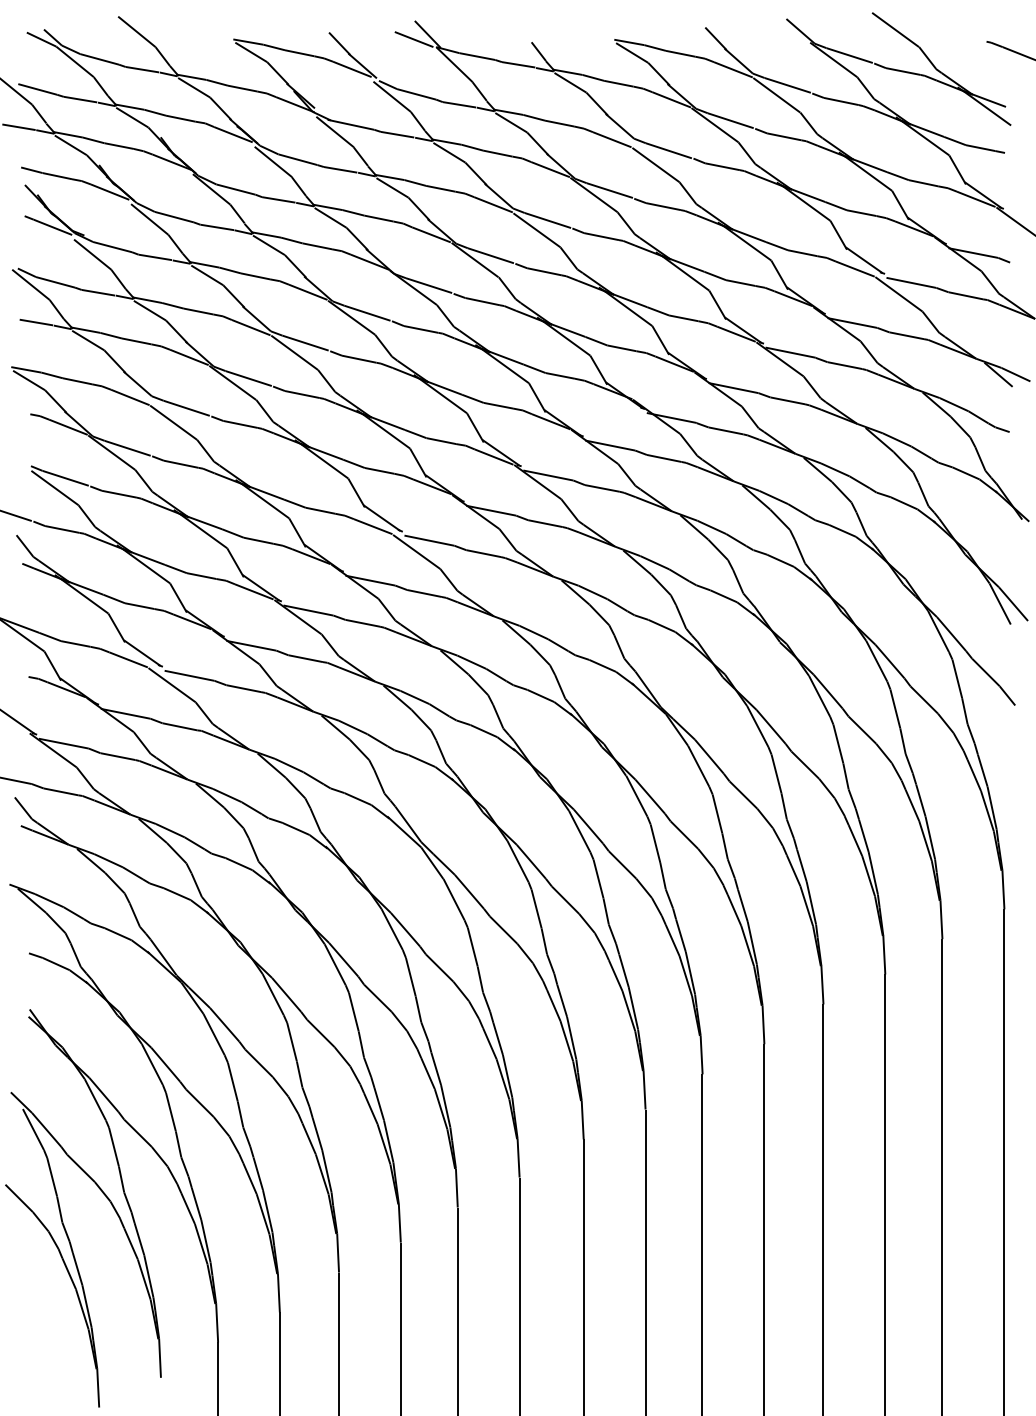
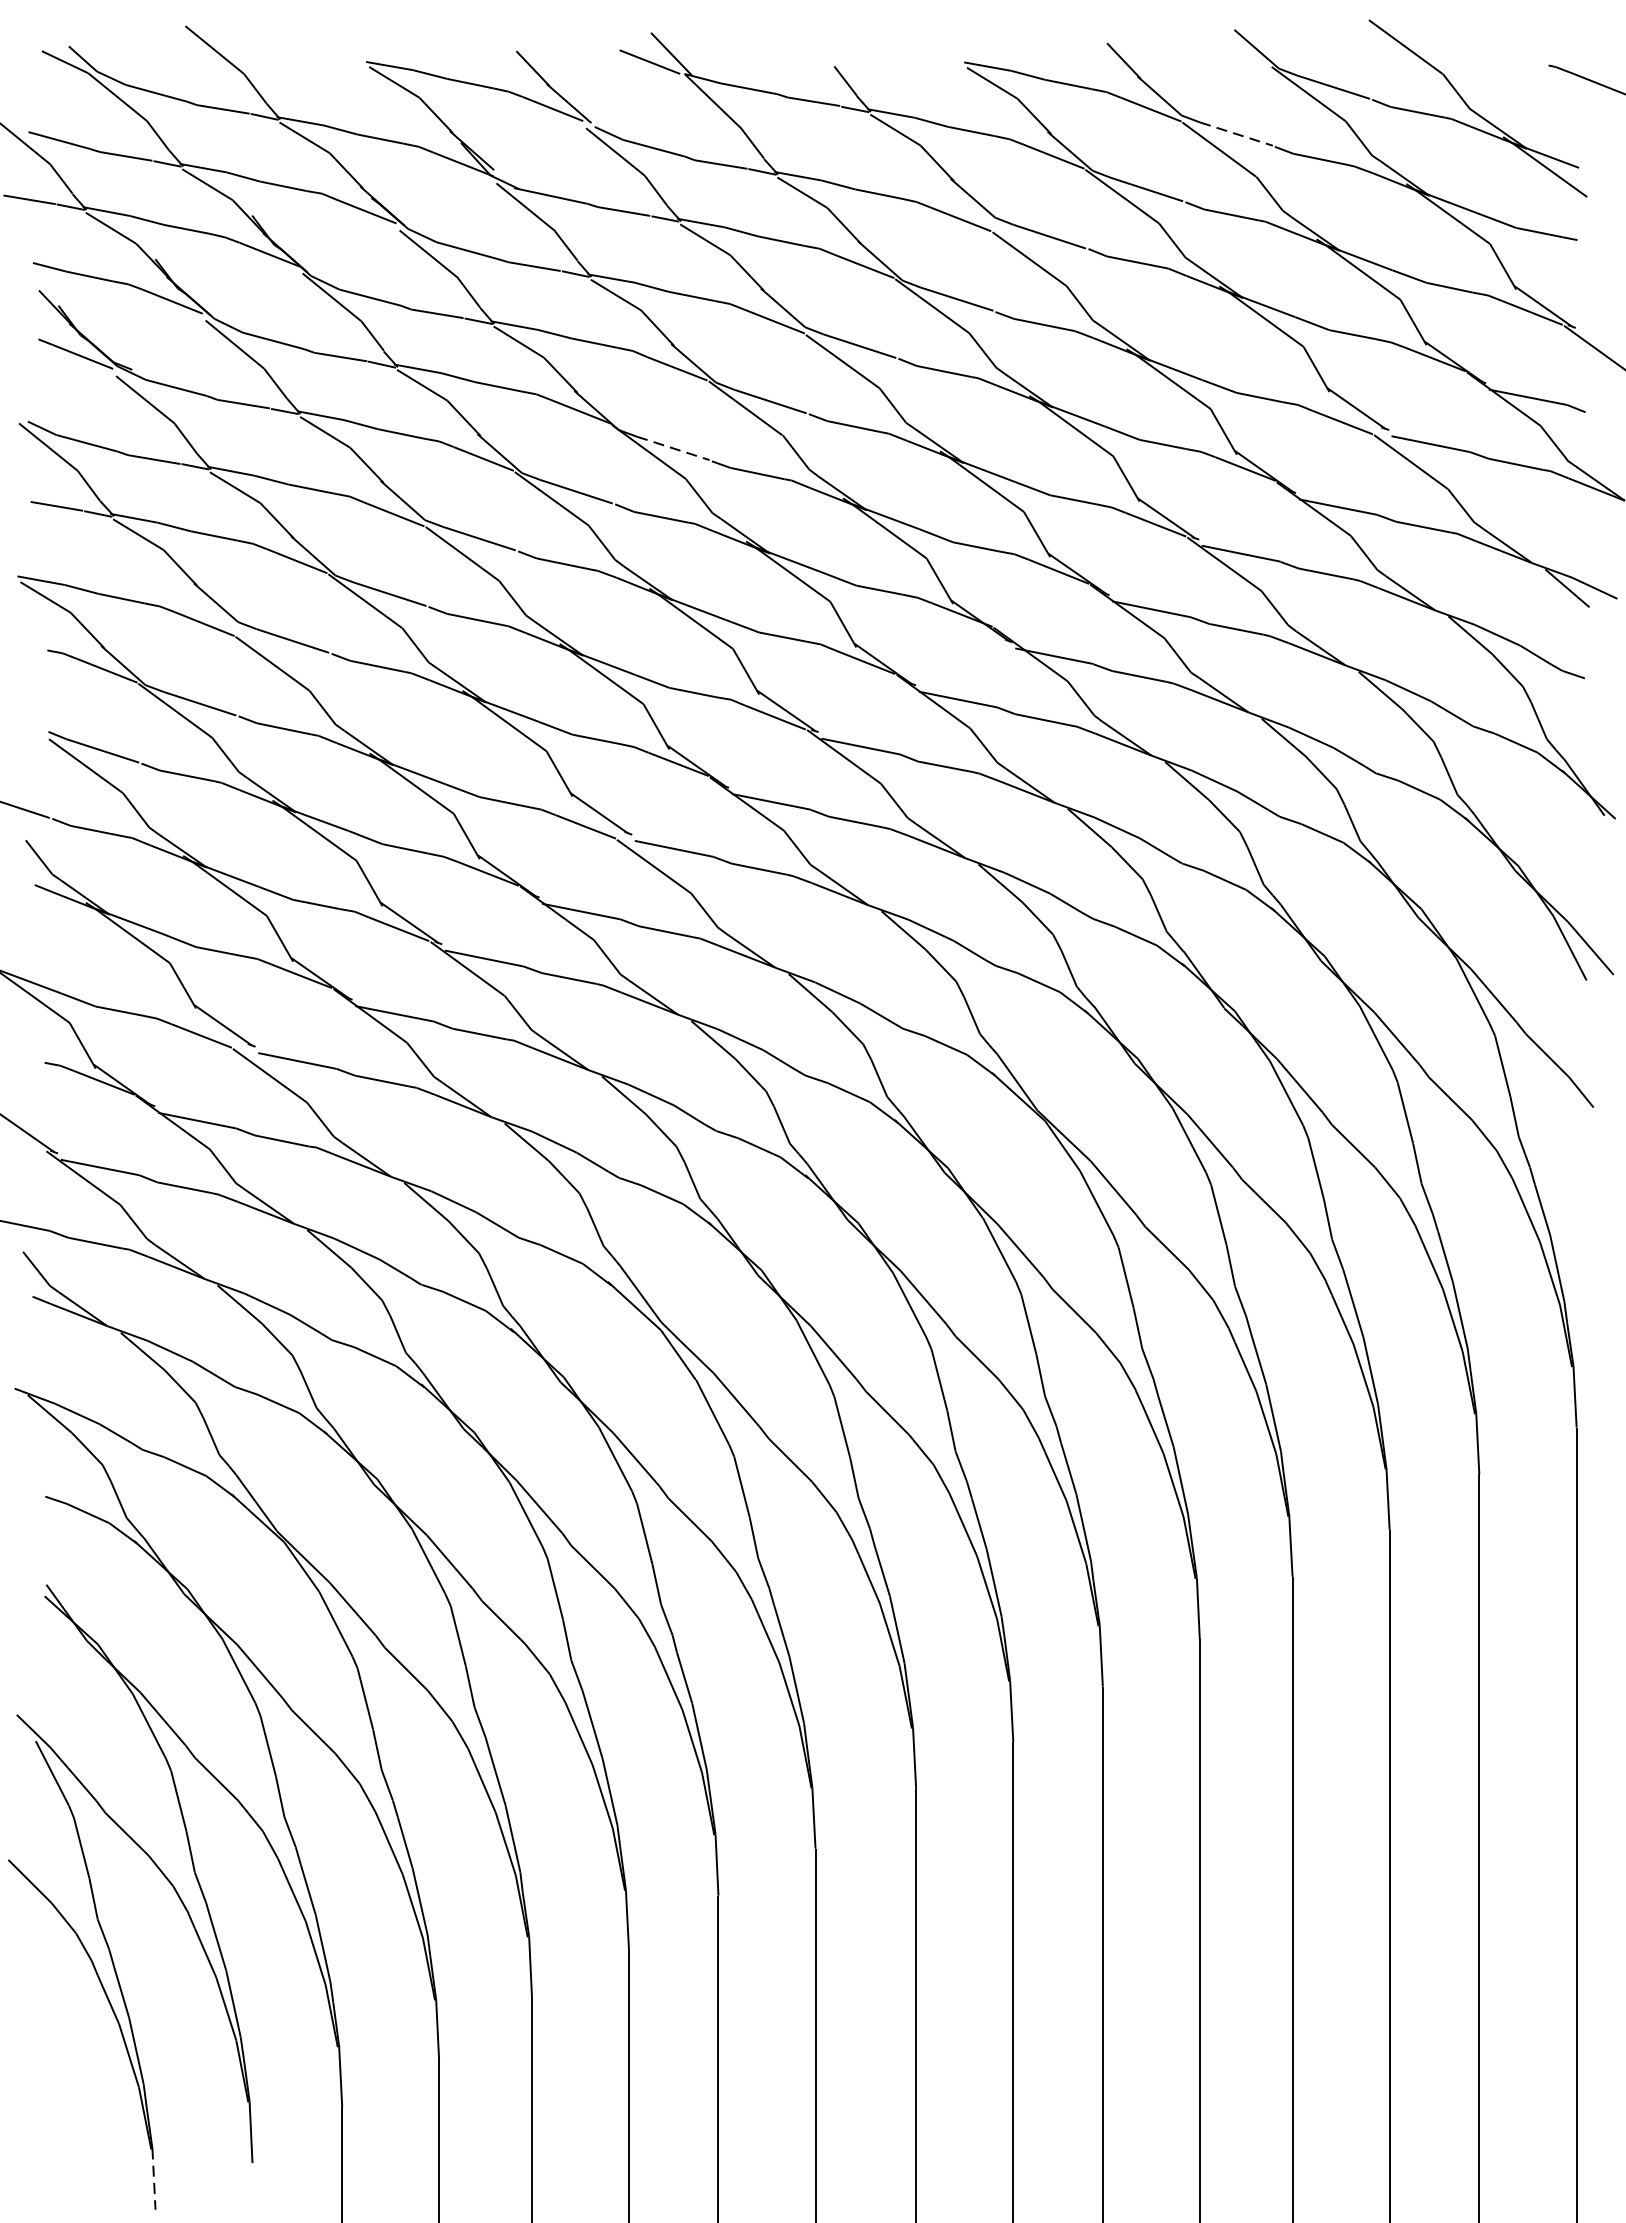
line: (788, 85) -> (1237, 134), solid -> dashed
line: (429, 285) -> (674, 448), solid -> dashed
line: (98, 1388) -> (154, 2179), solid -> dashed

